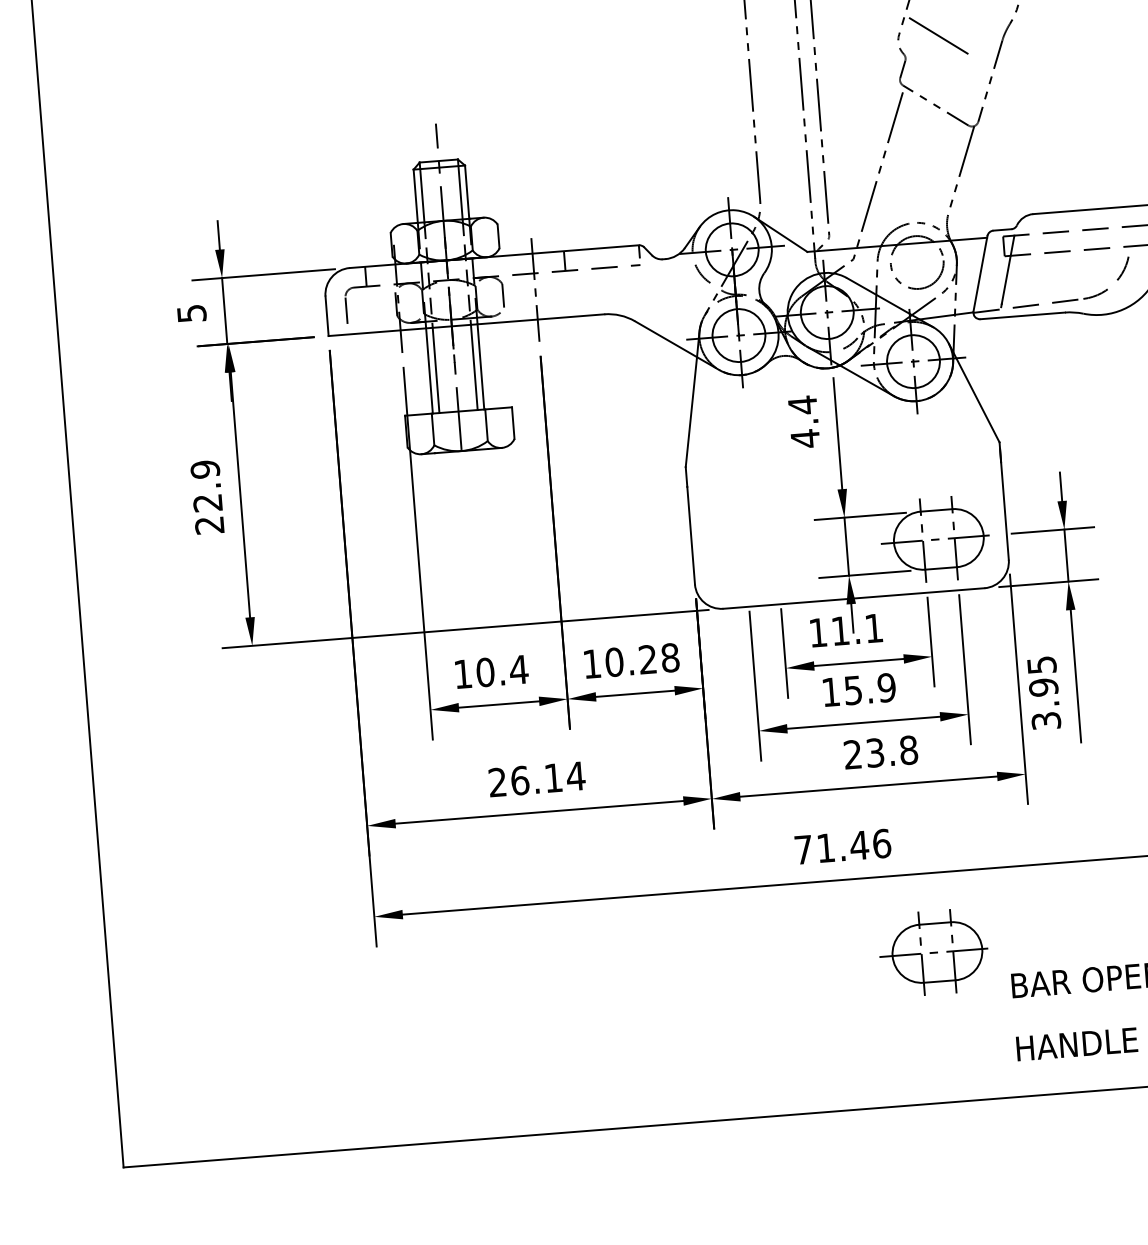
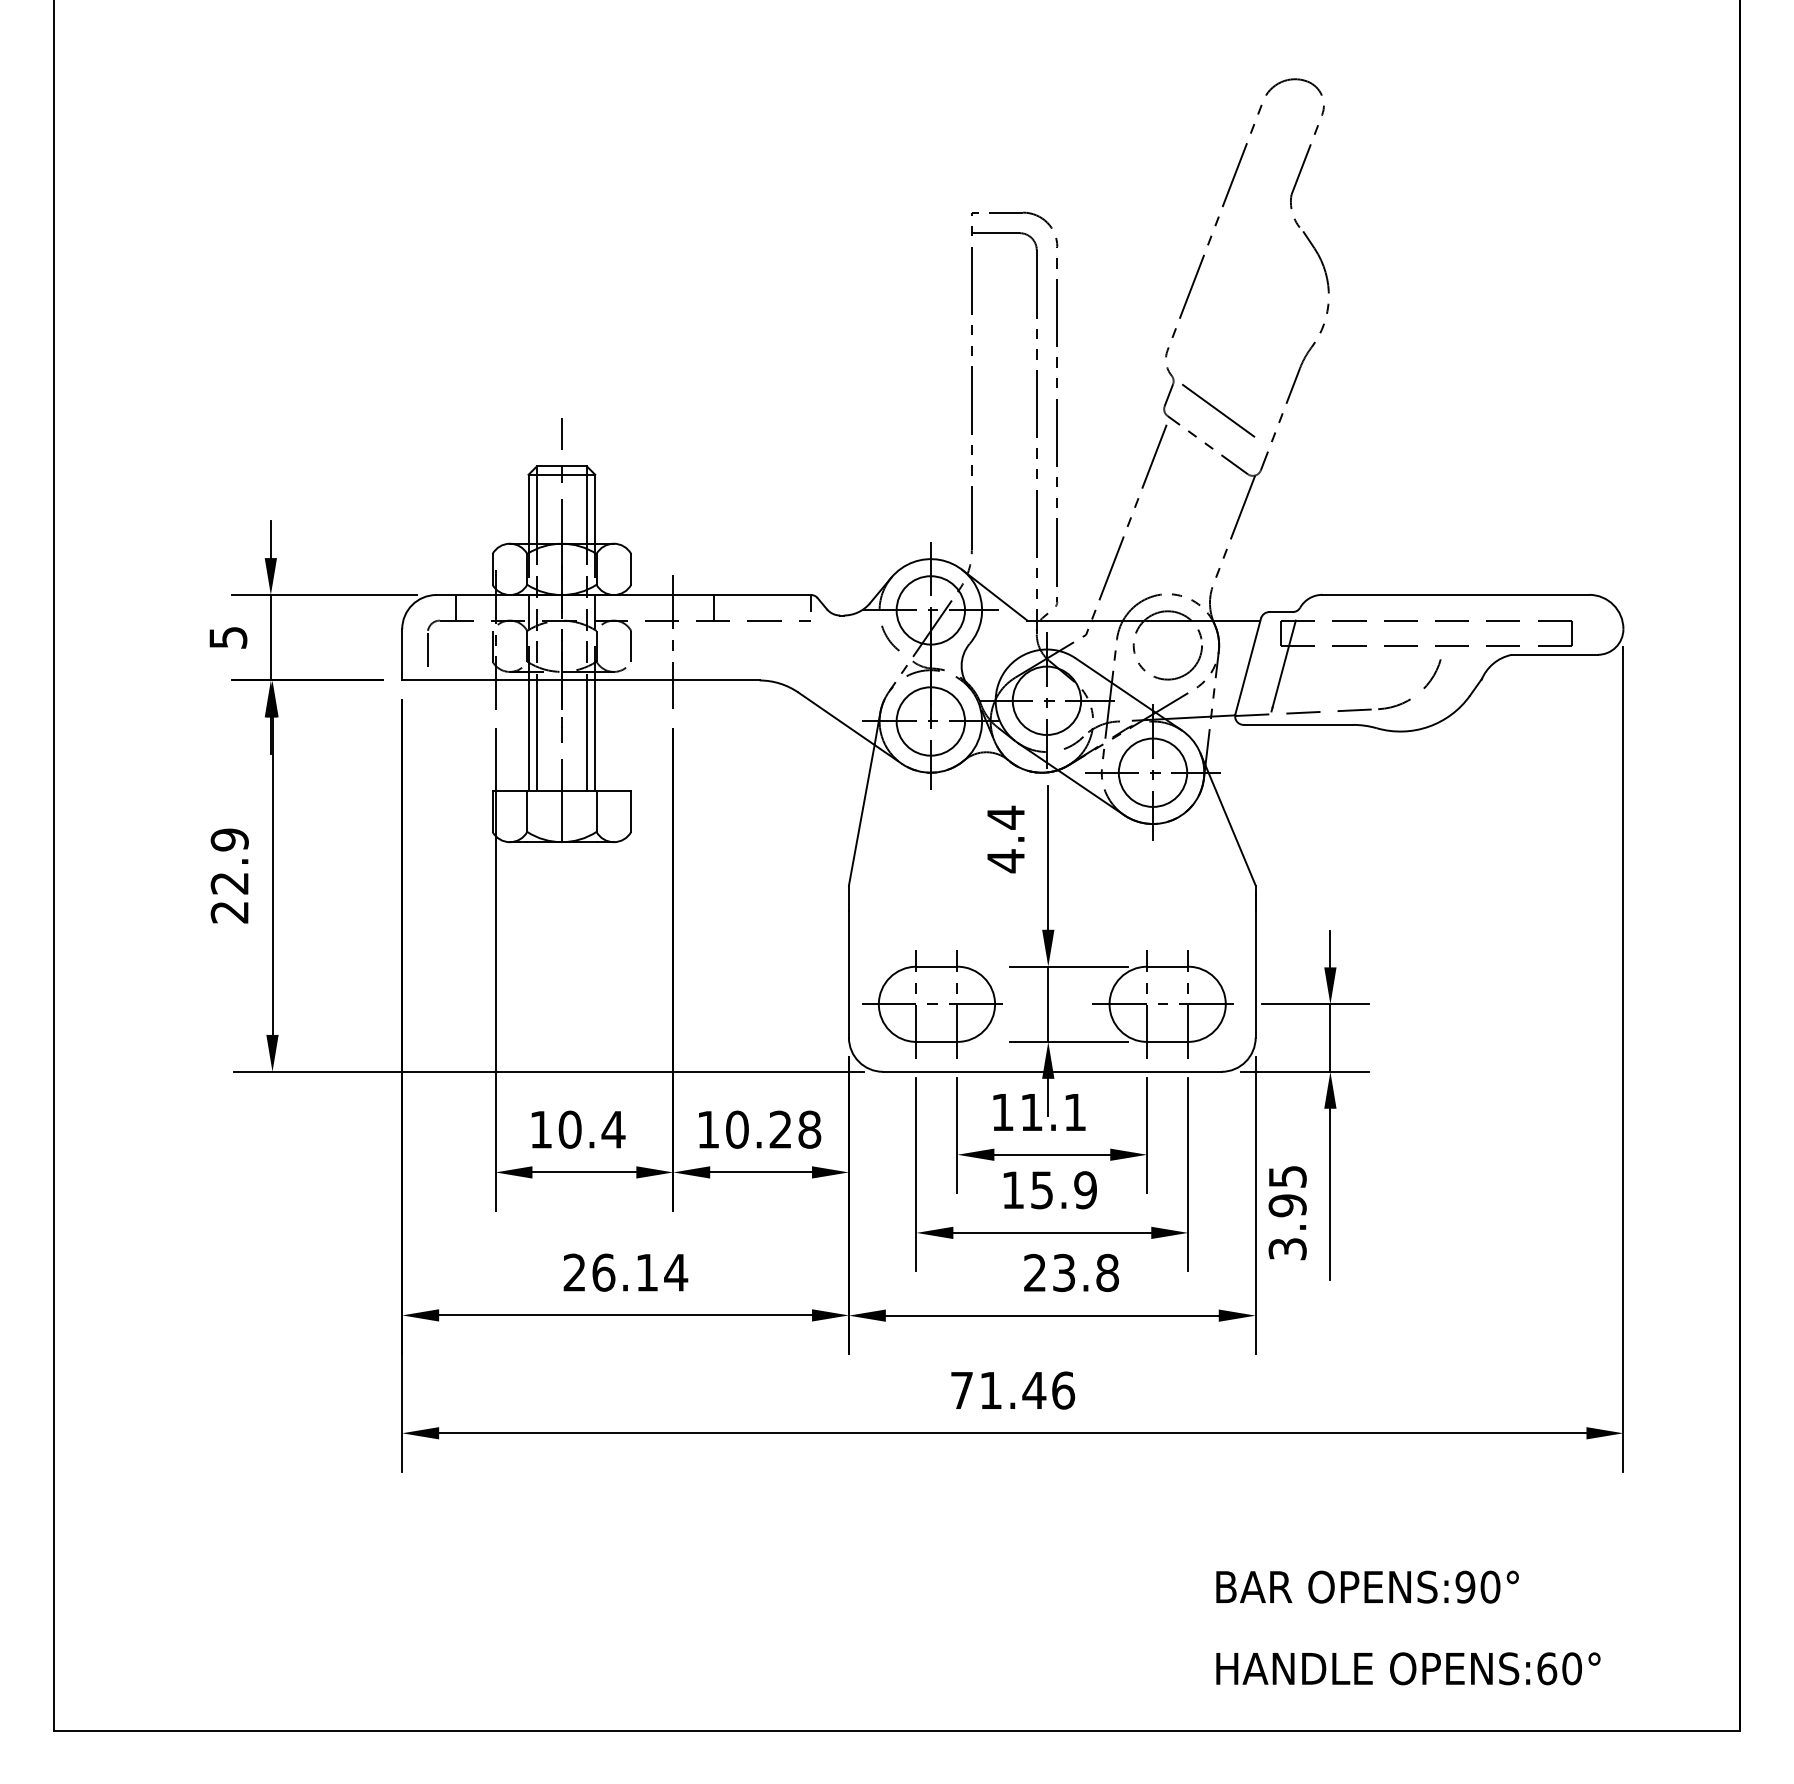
line: (938, 35) -> (1218, 410), moved
part: (934, 952) -> (932, 1004), moved

